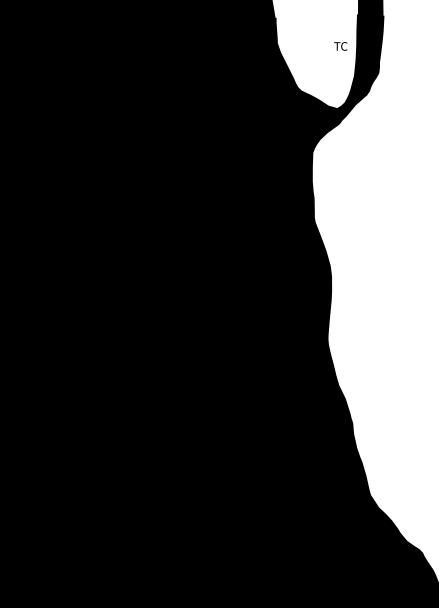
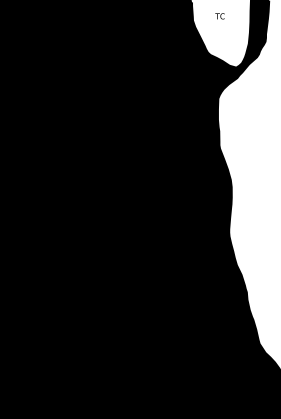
text: (340, 46) -> (219, 16), moved

